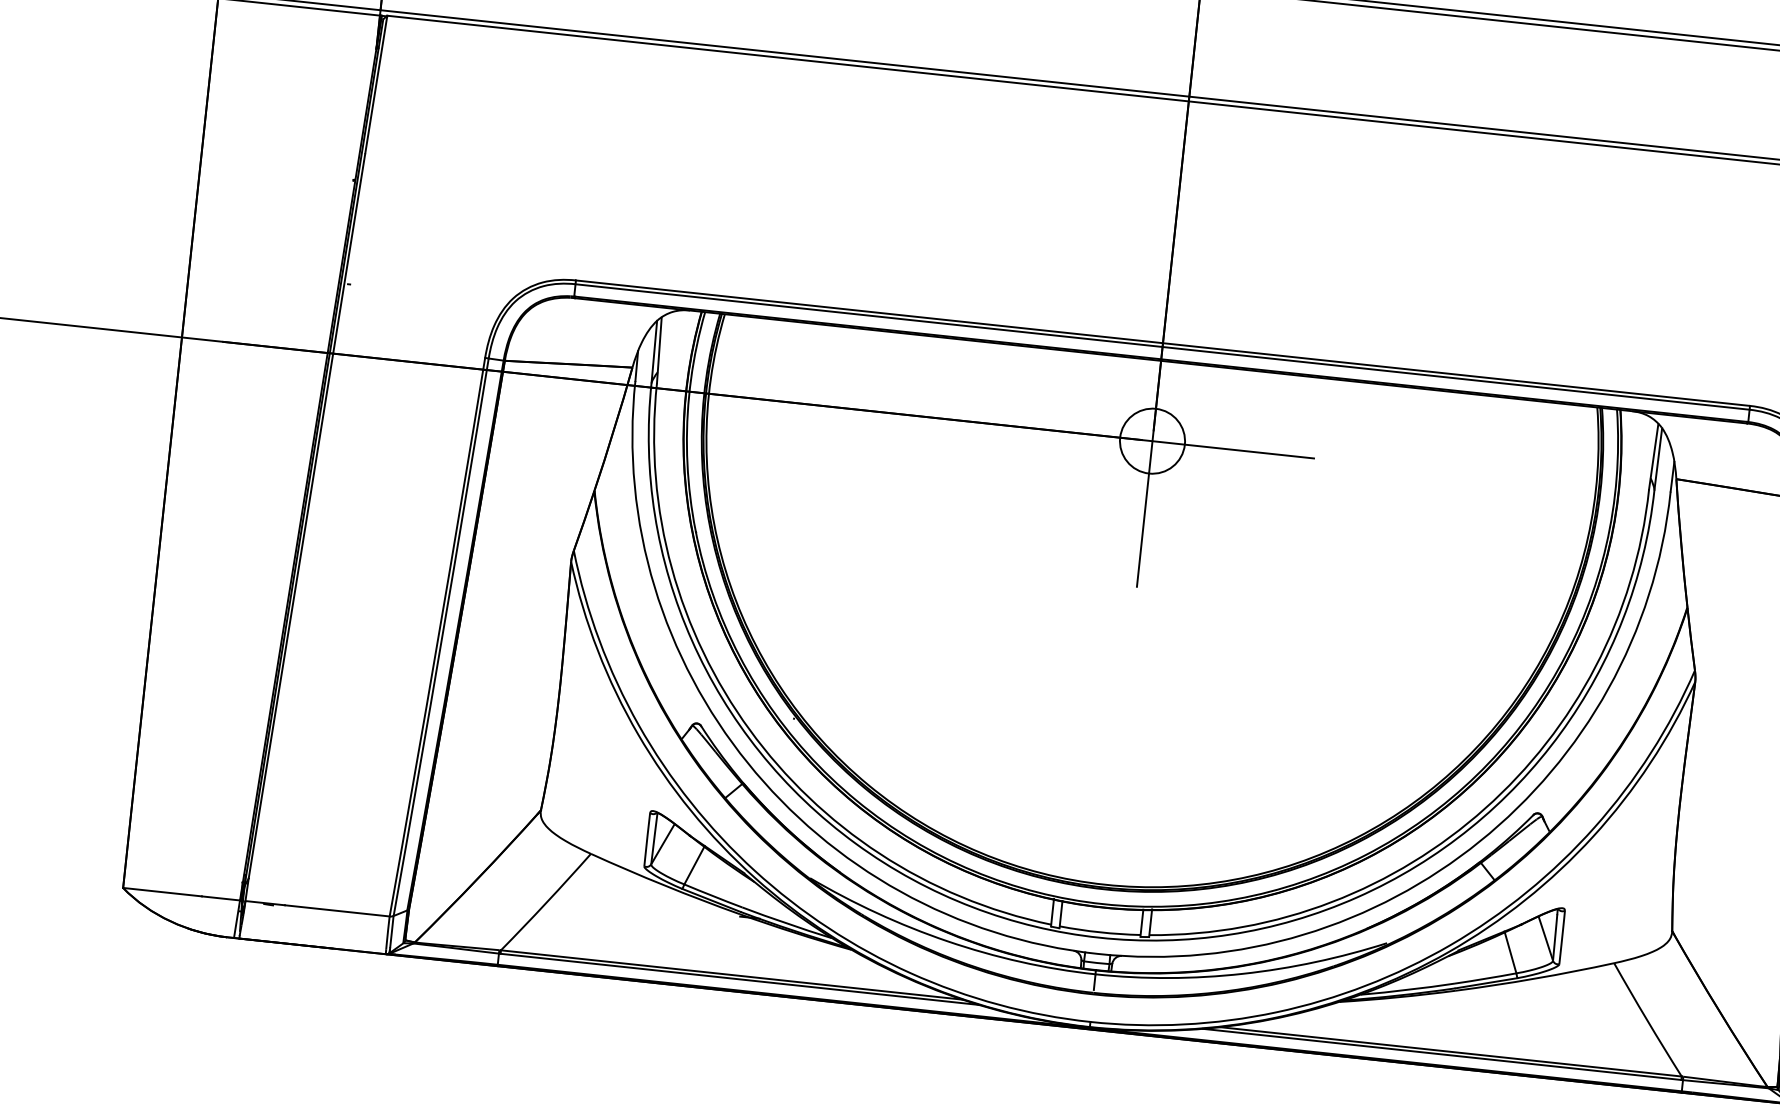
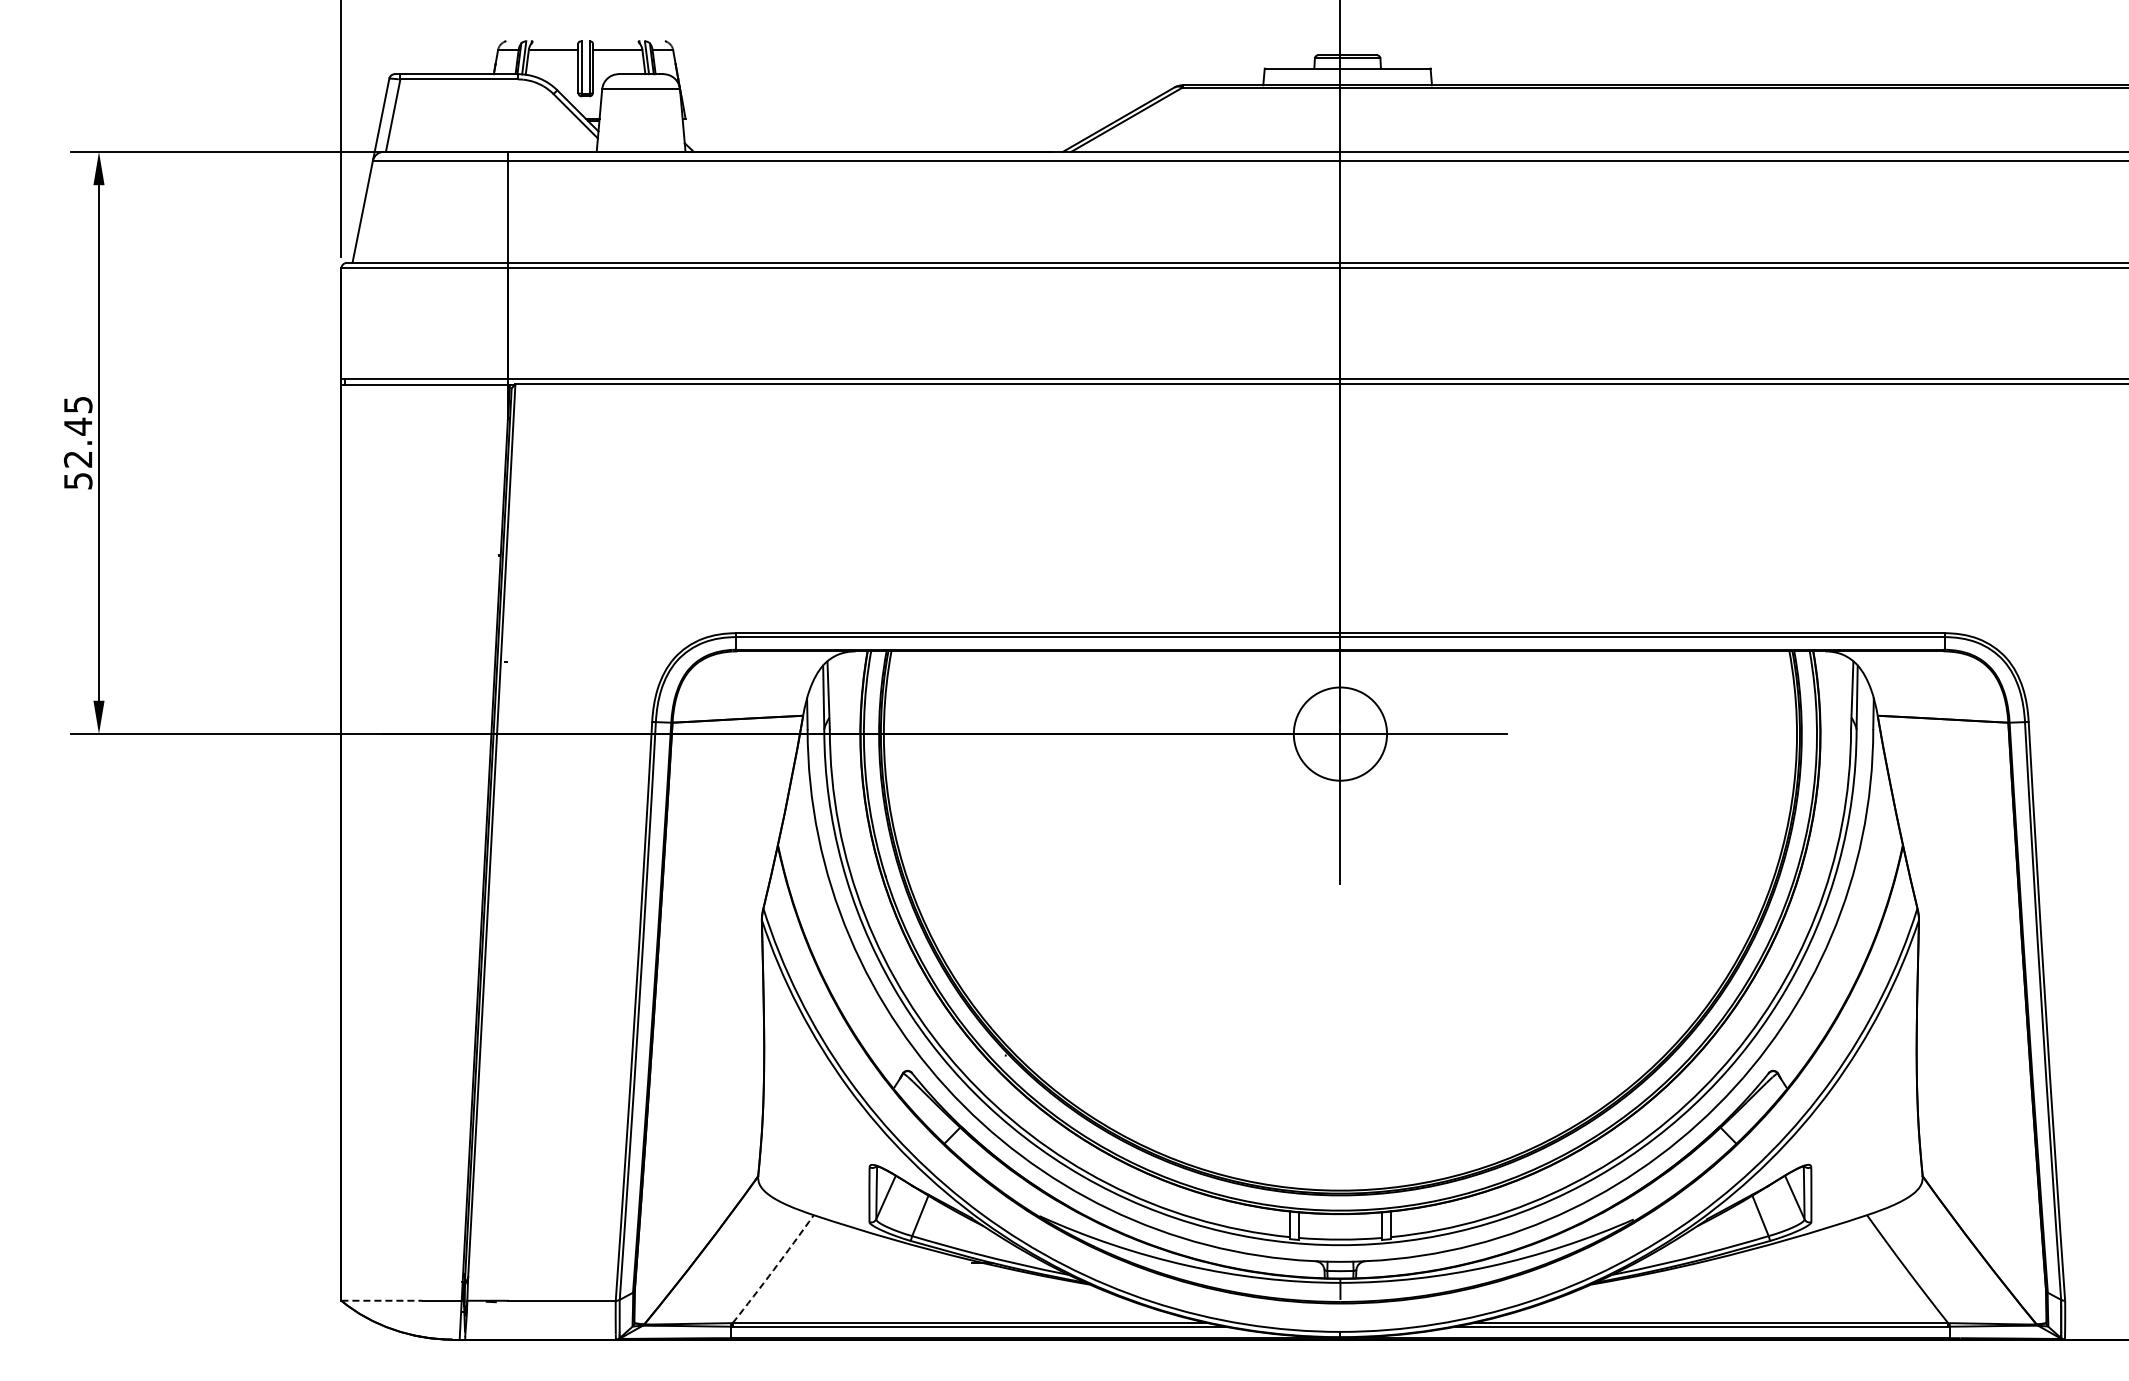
circle: (1152, 440) -> (1340, 733), size x1.4
line: (162, 891) -> (381, 1300), solid -> dashed
arc: (546, 902) -> (773, 1269), solid -> dashed

